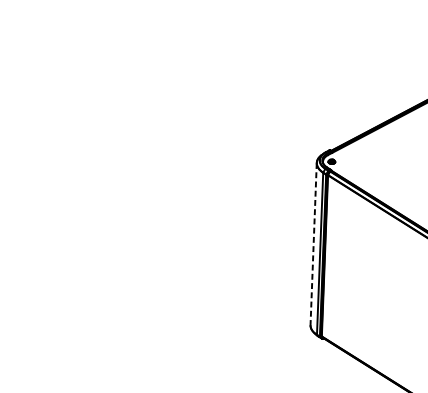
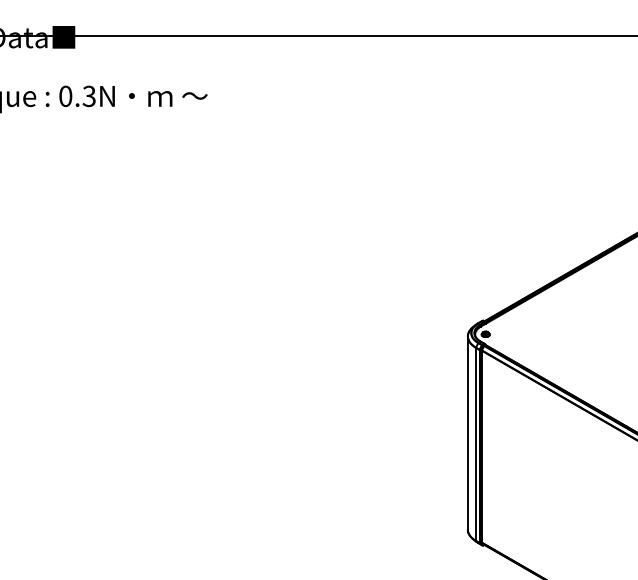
line: (313, 244) -> (467, 433), dashed -> solid

